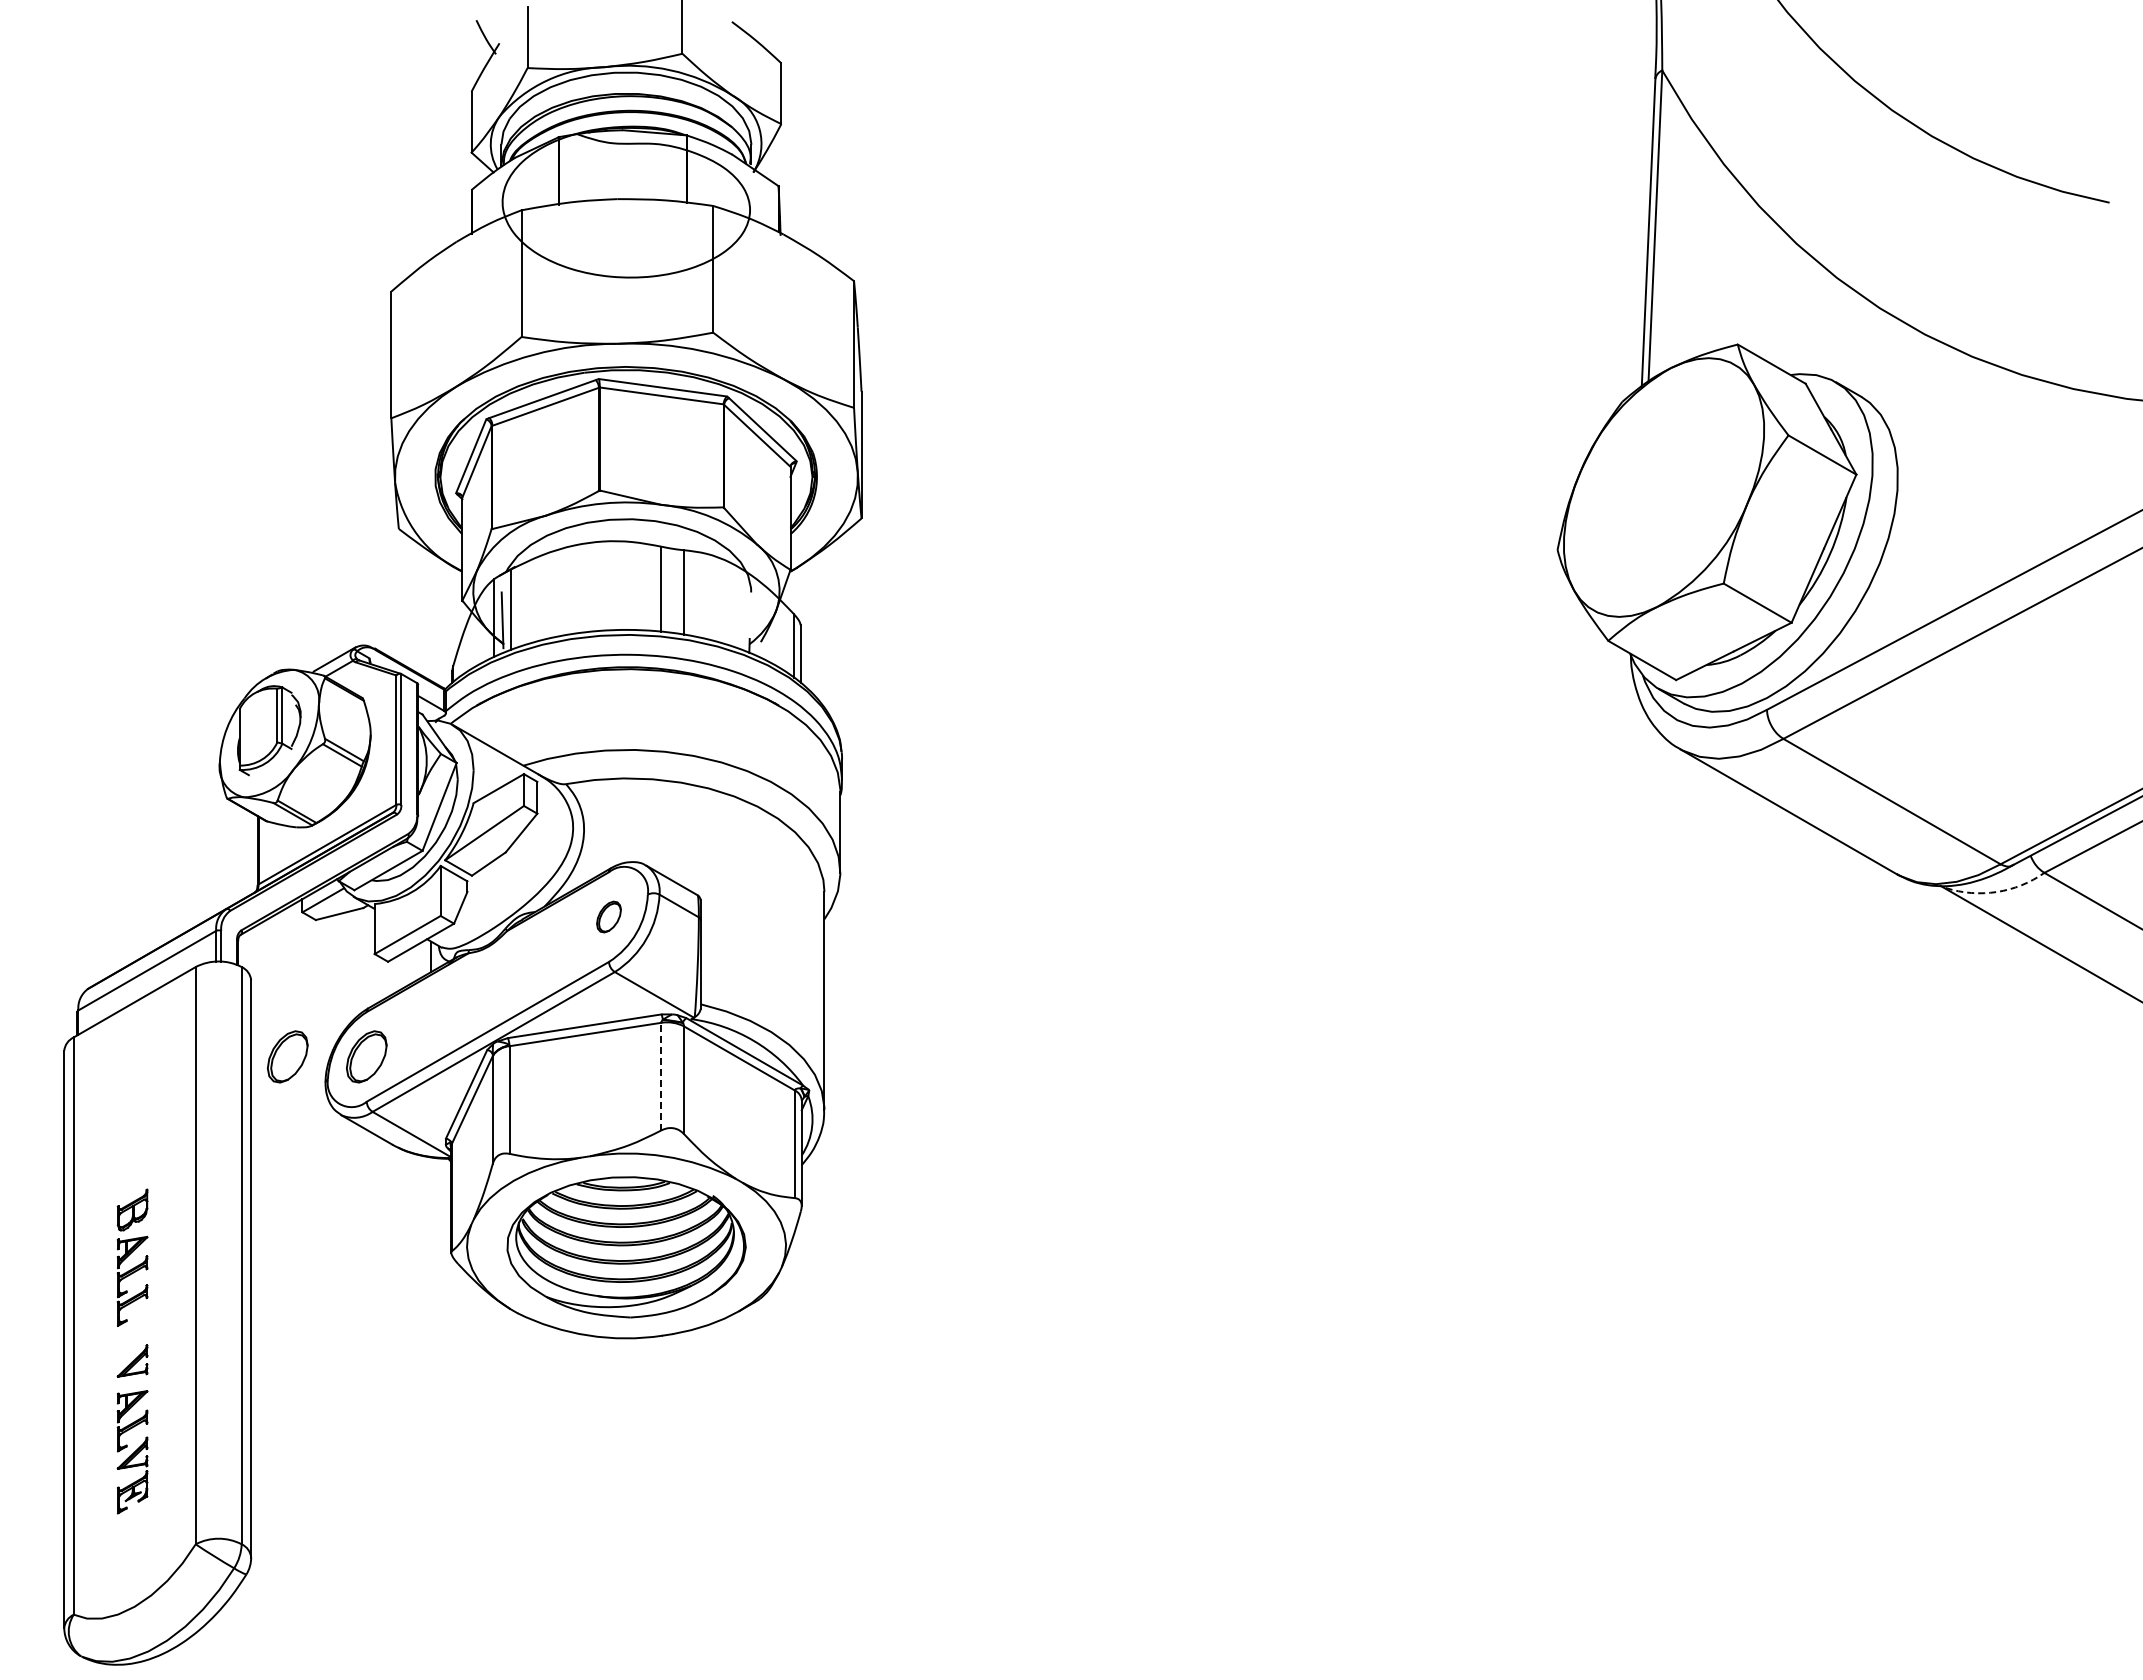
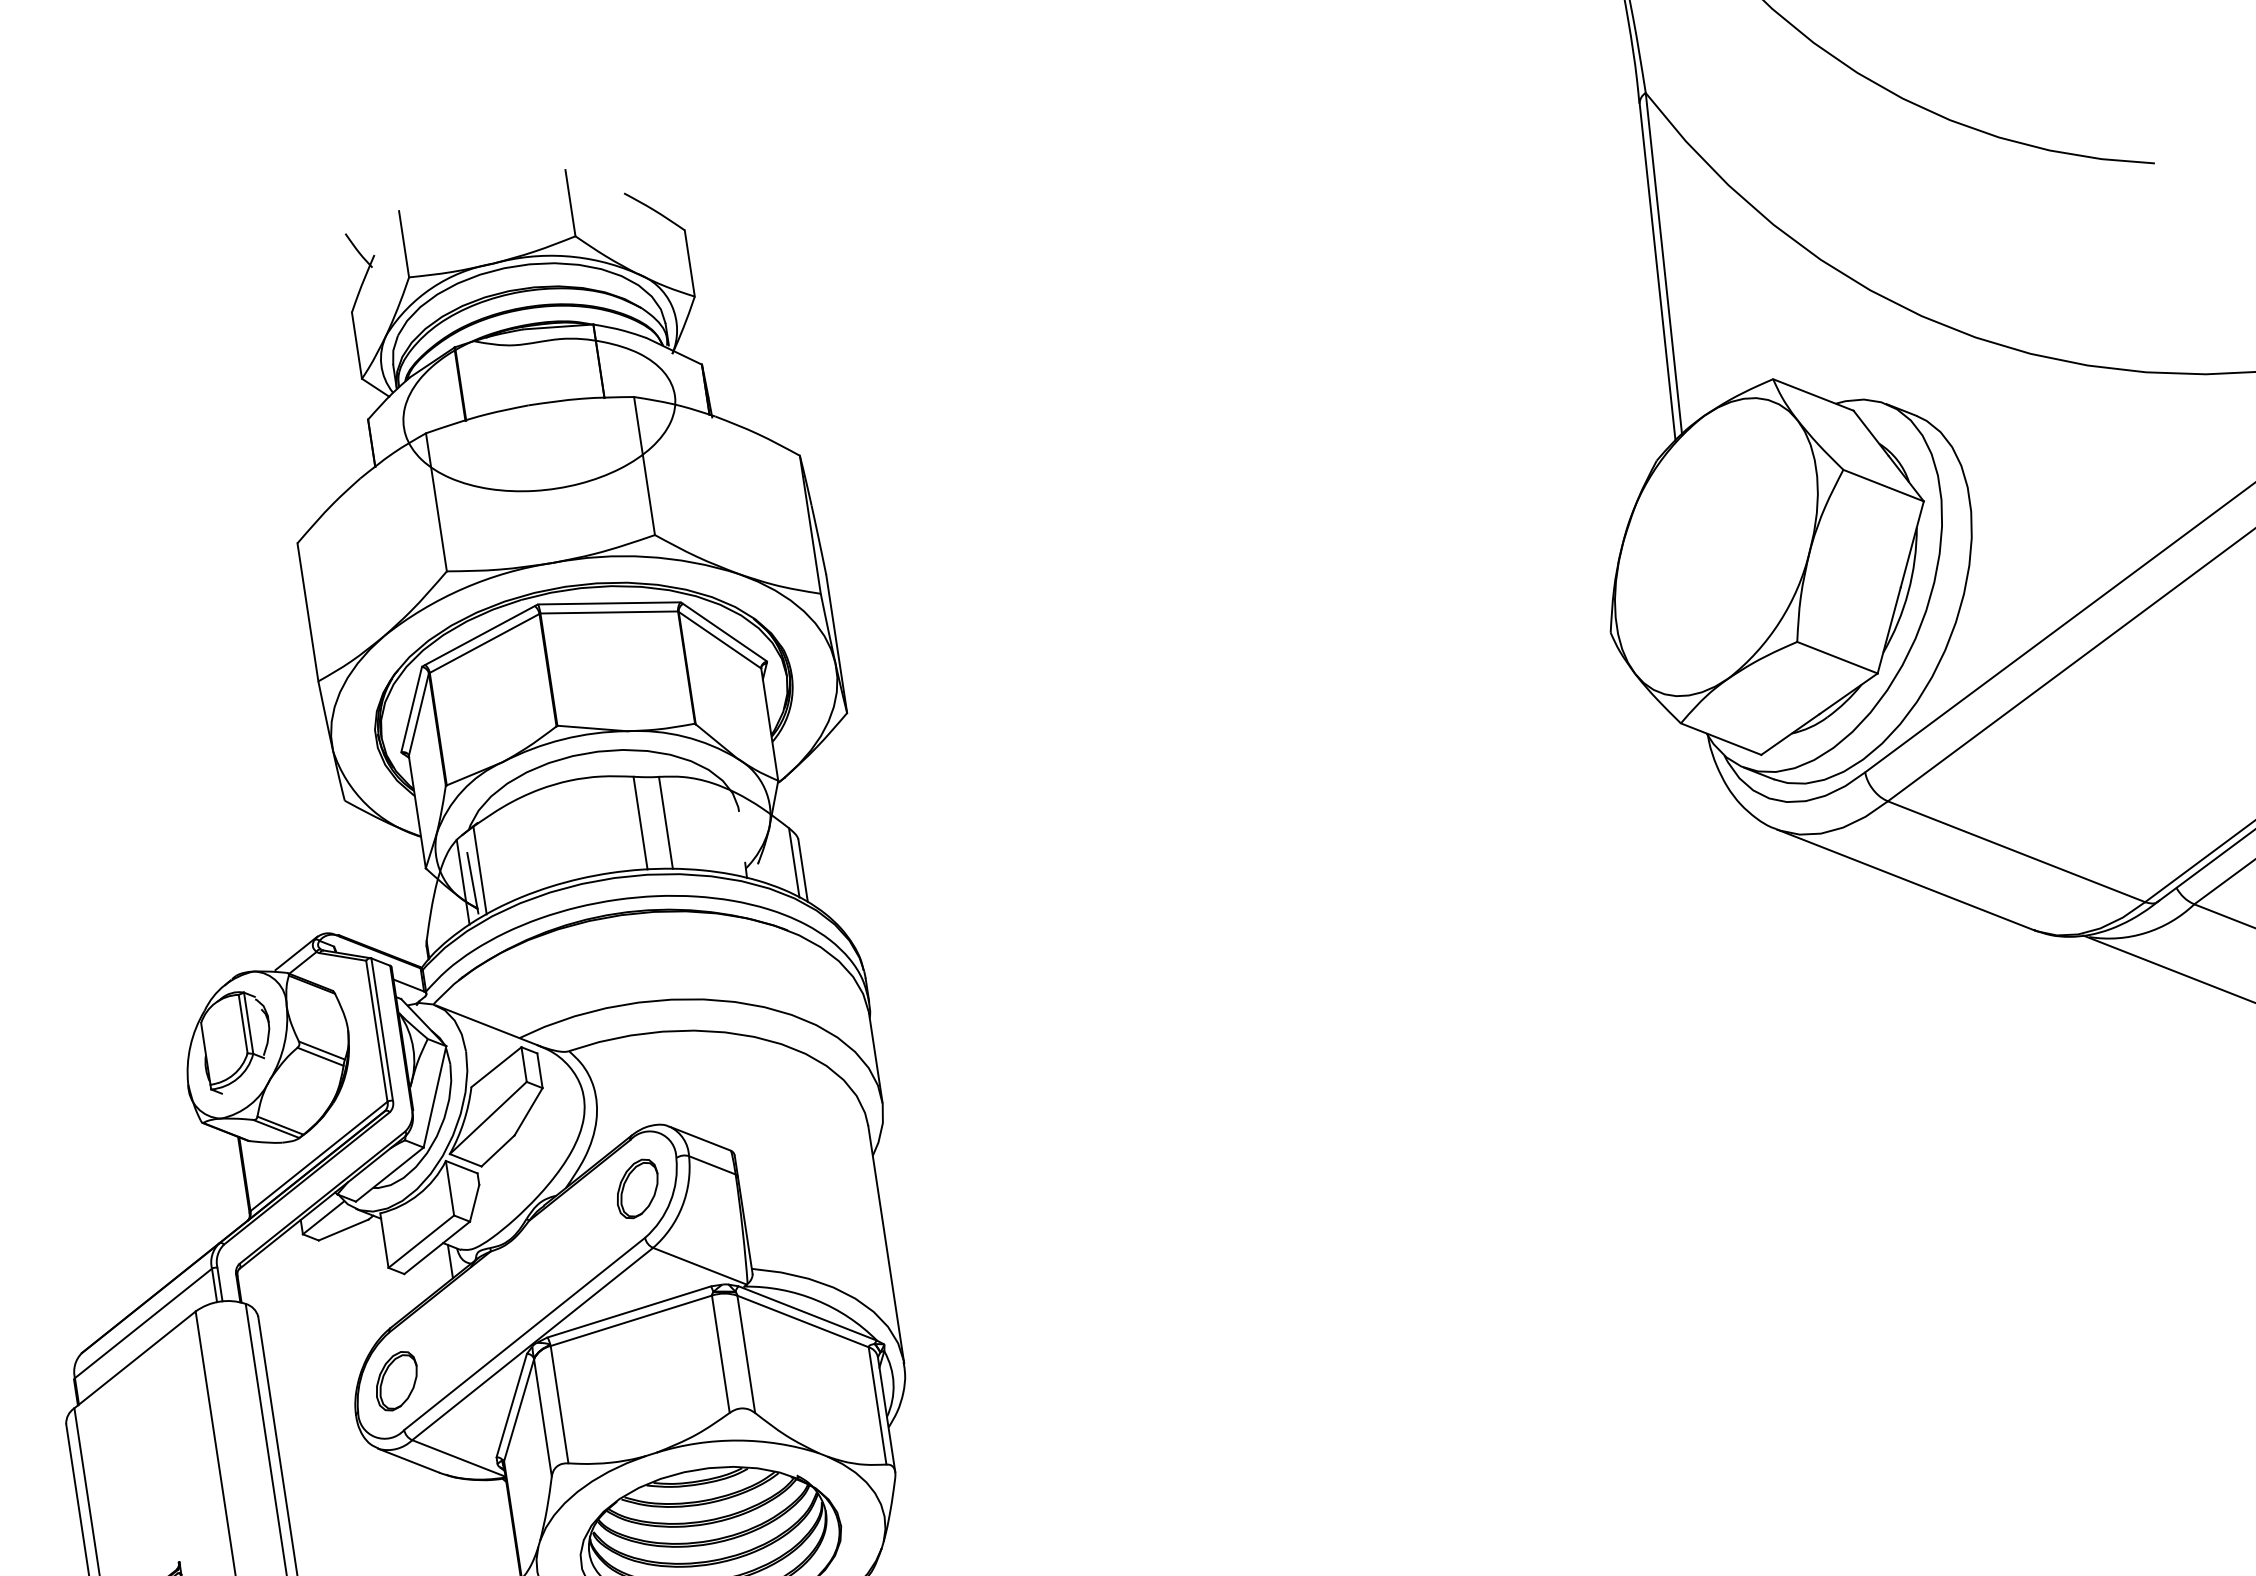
arc: (1996, 892) -> (2145, 933), dashed -> solid
part: (608, 916) -> (637, 1188), size x1.67
part: (287, 1056) -> (310, 1393), removed
line: (661, 1076) -> (721, 1354), dashed -> solid

